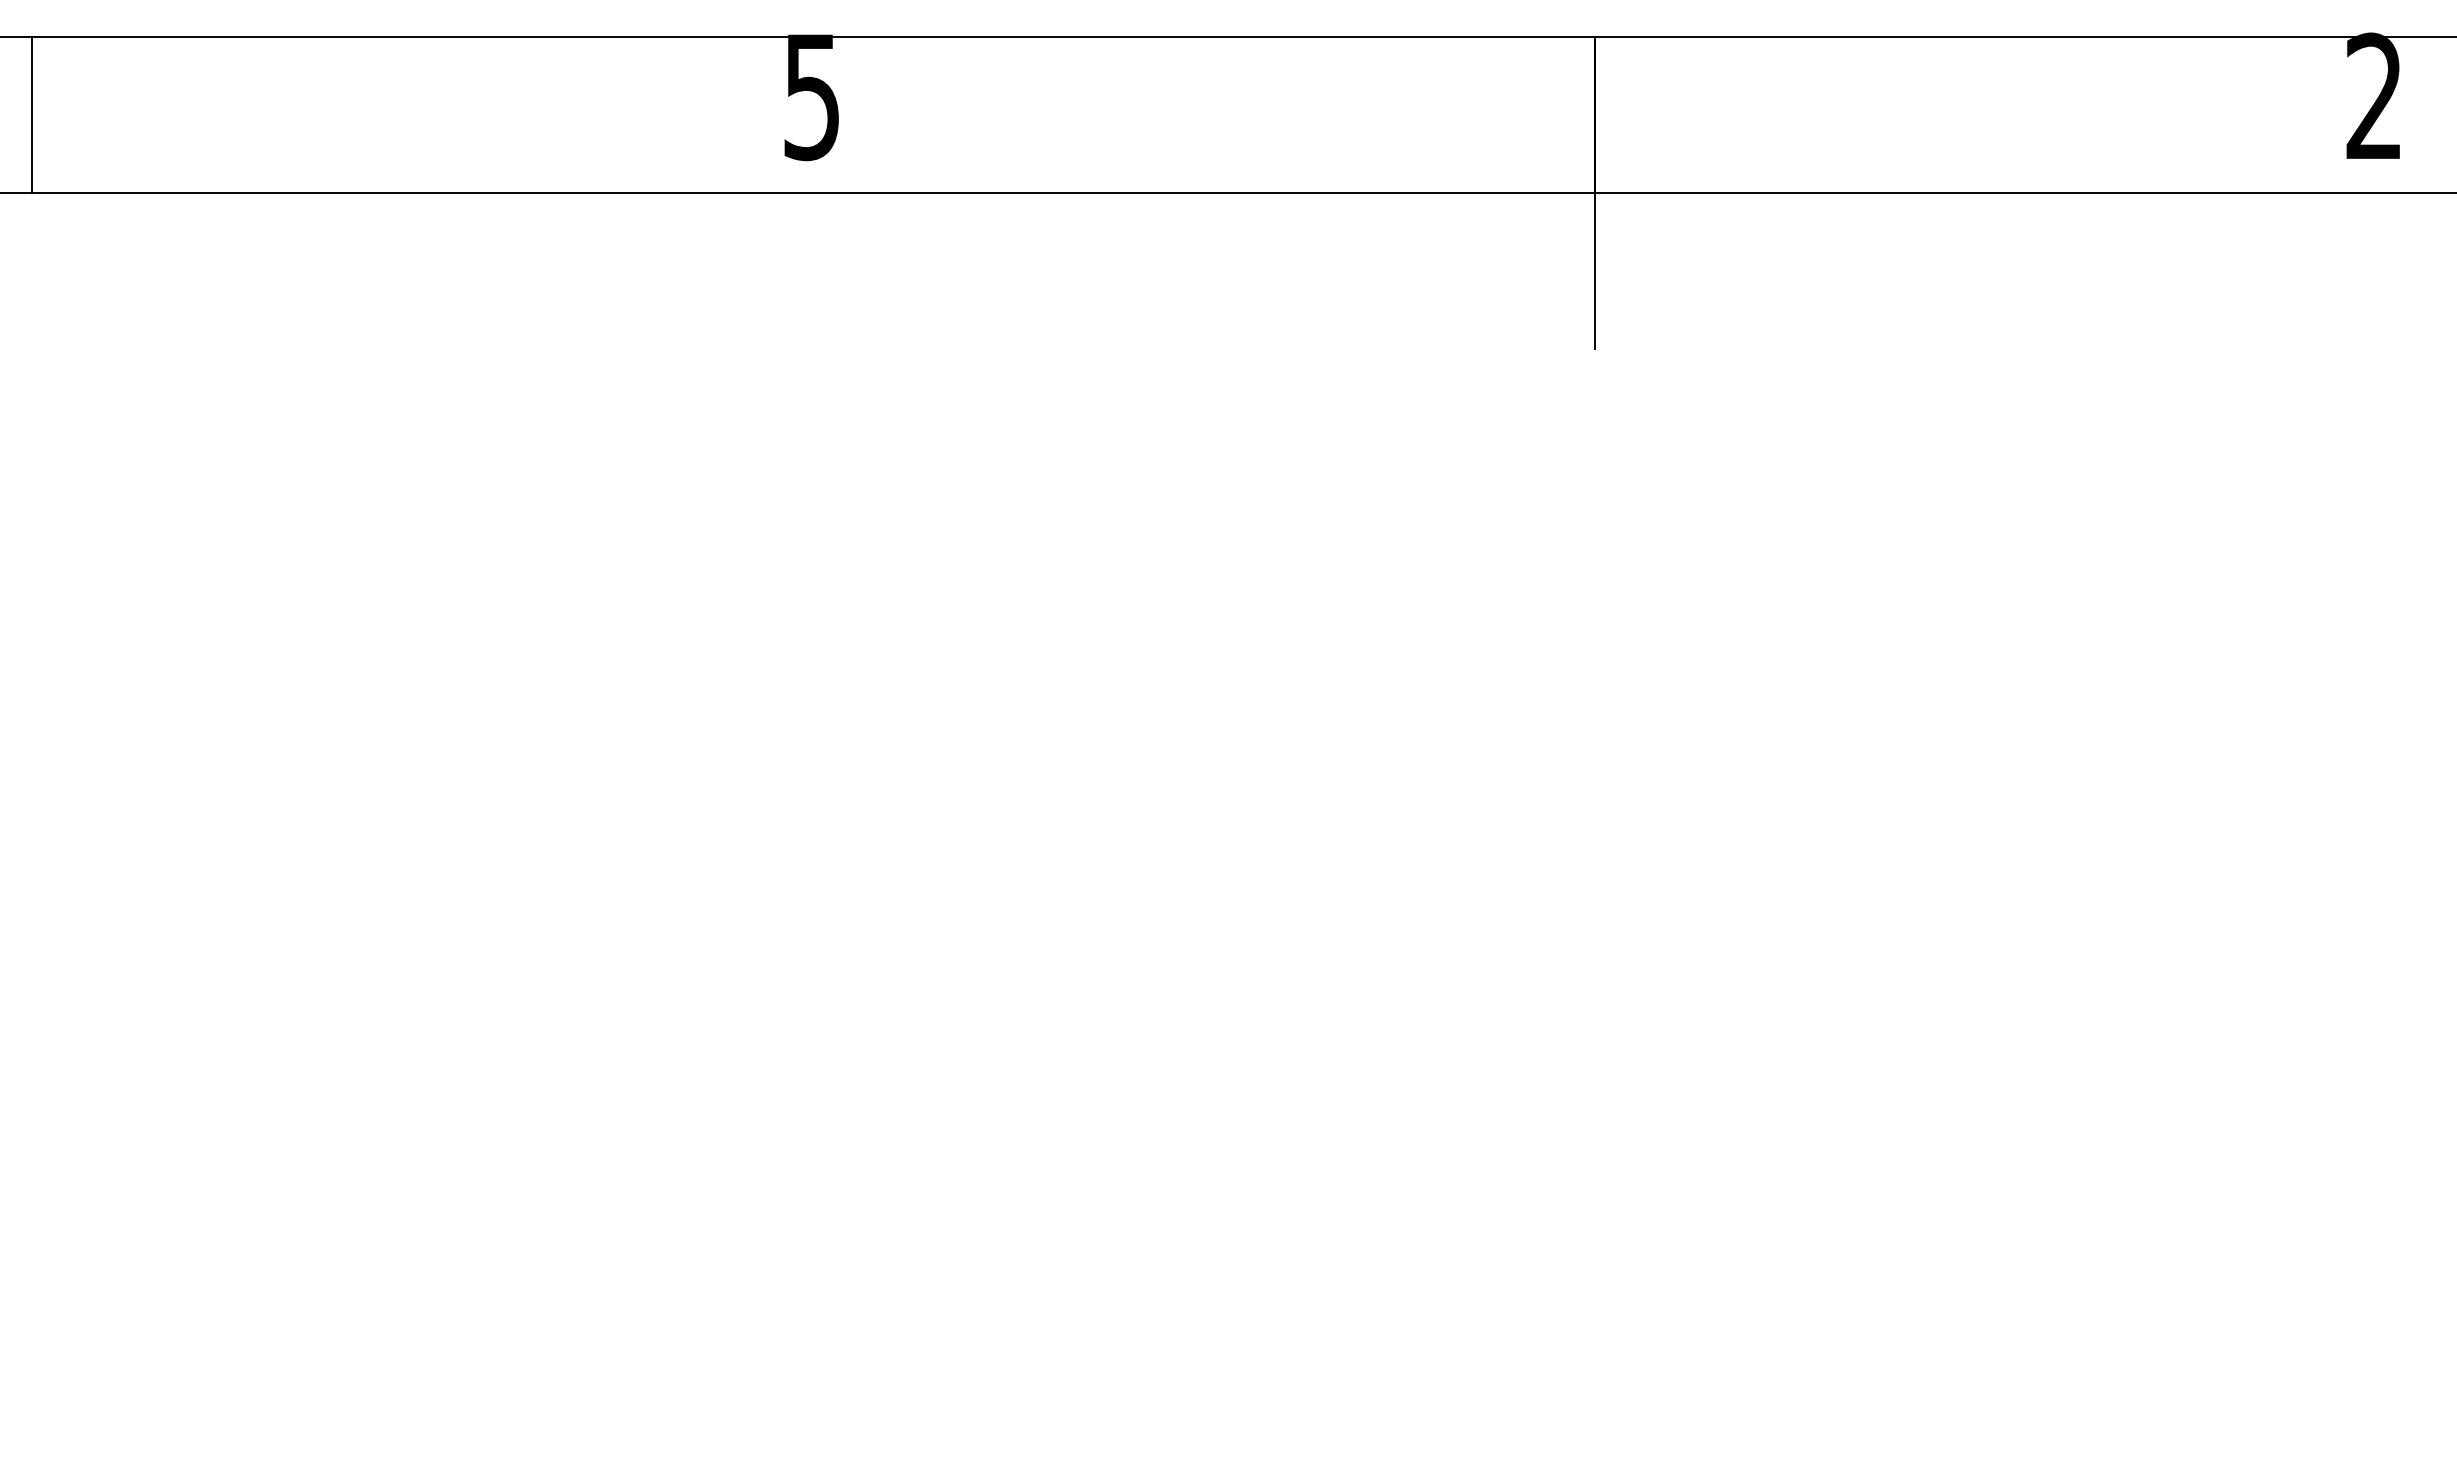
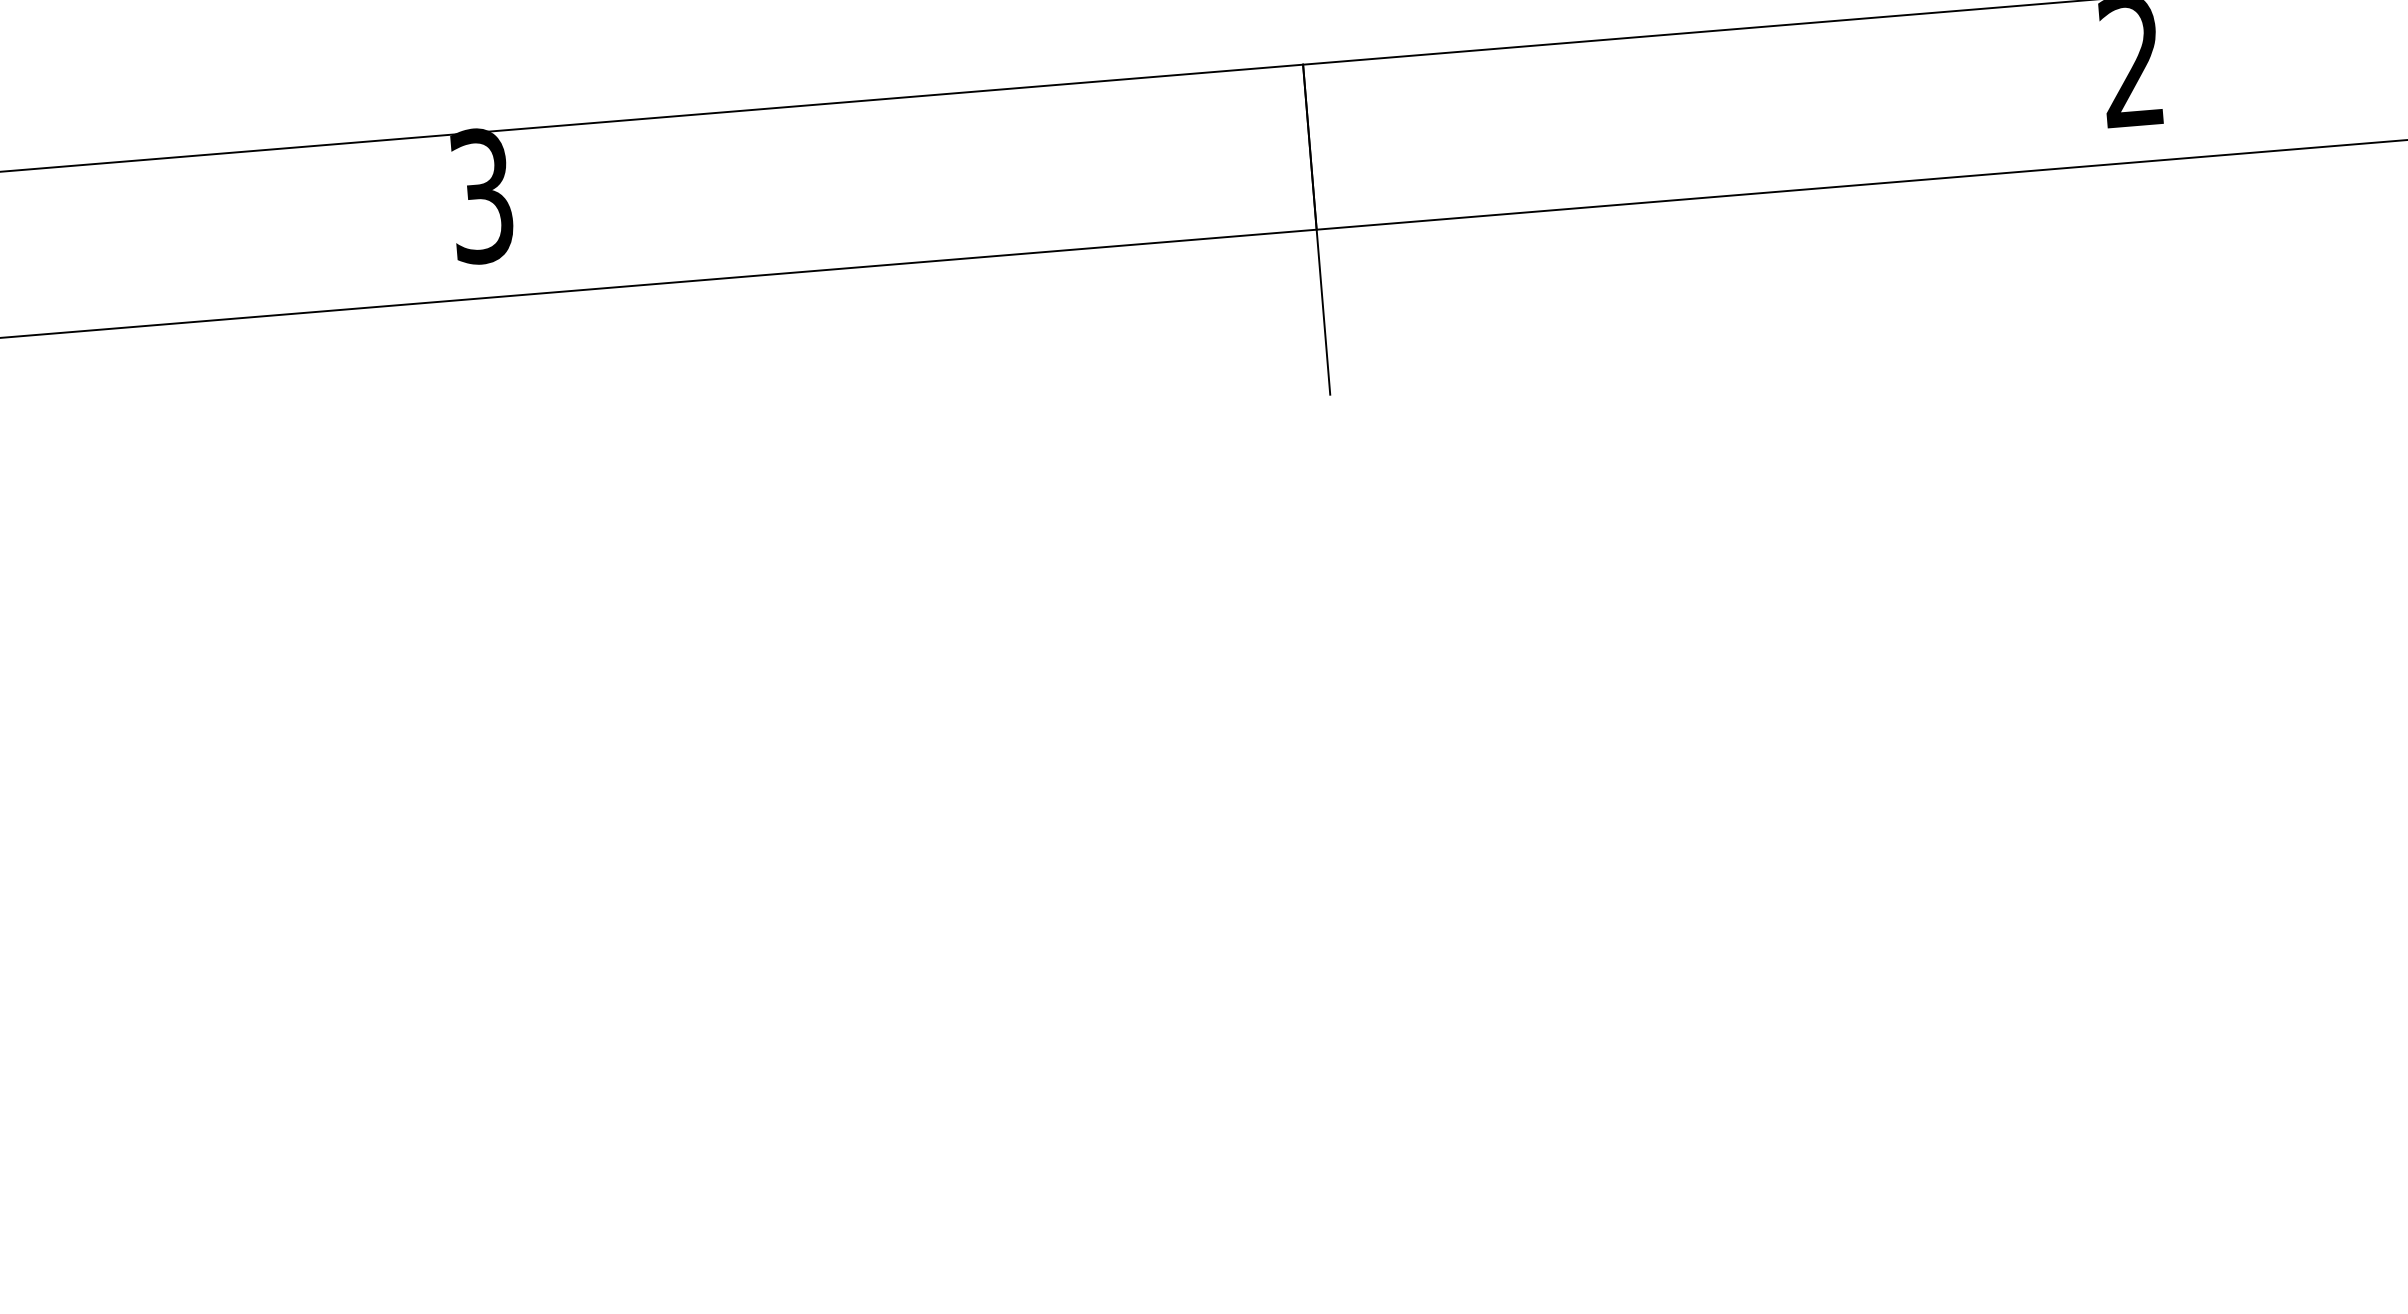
text: (811, 96) -> (481, 195), 5 -> 3

